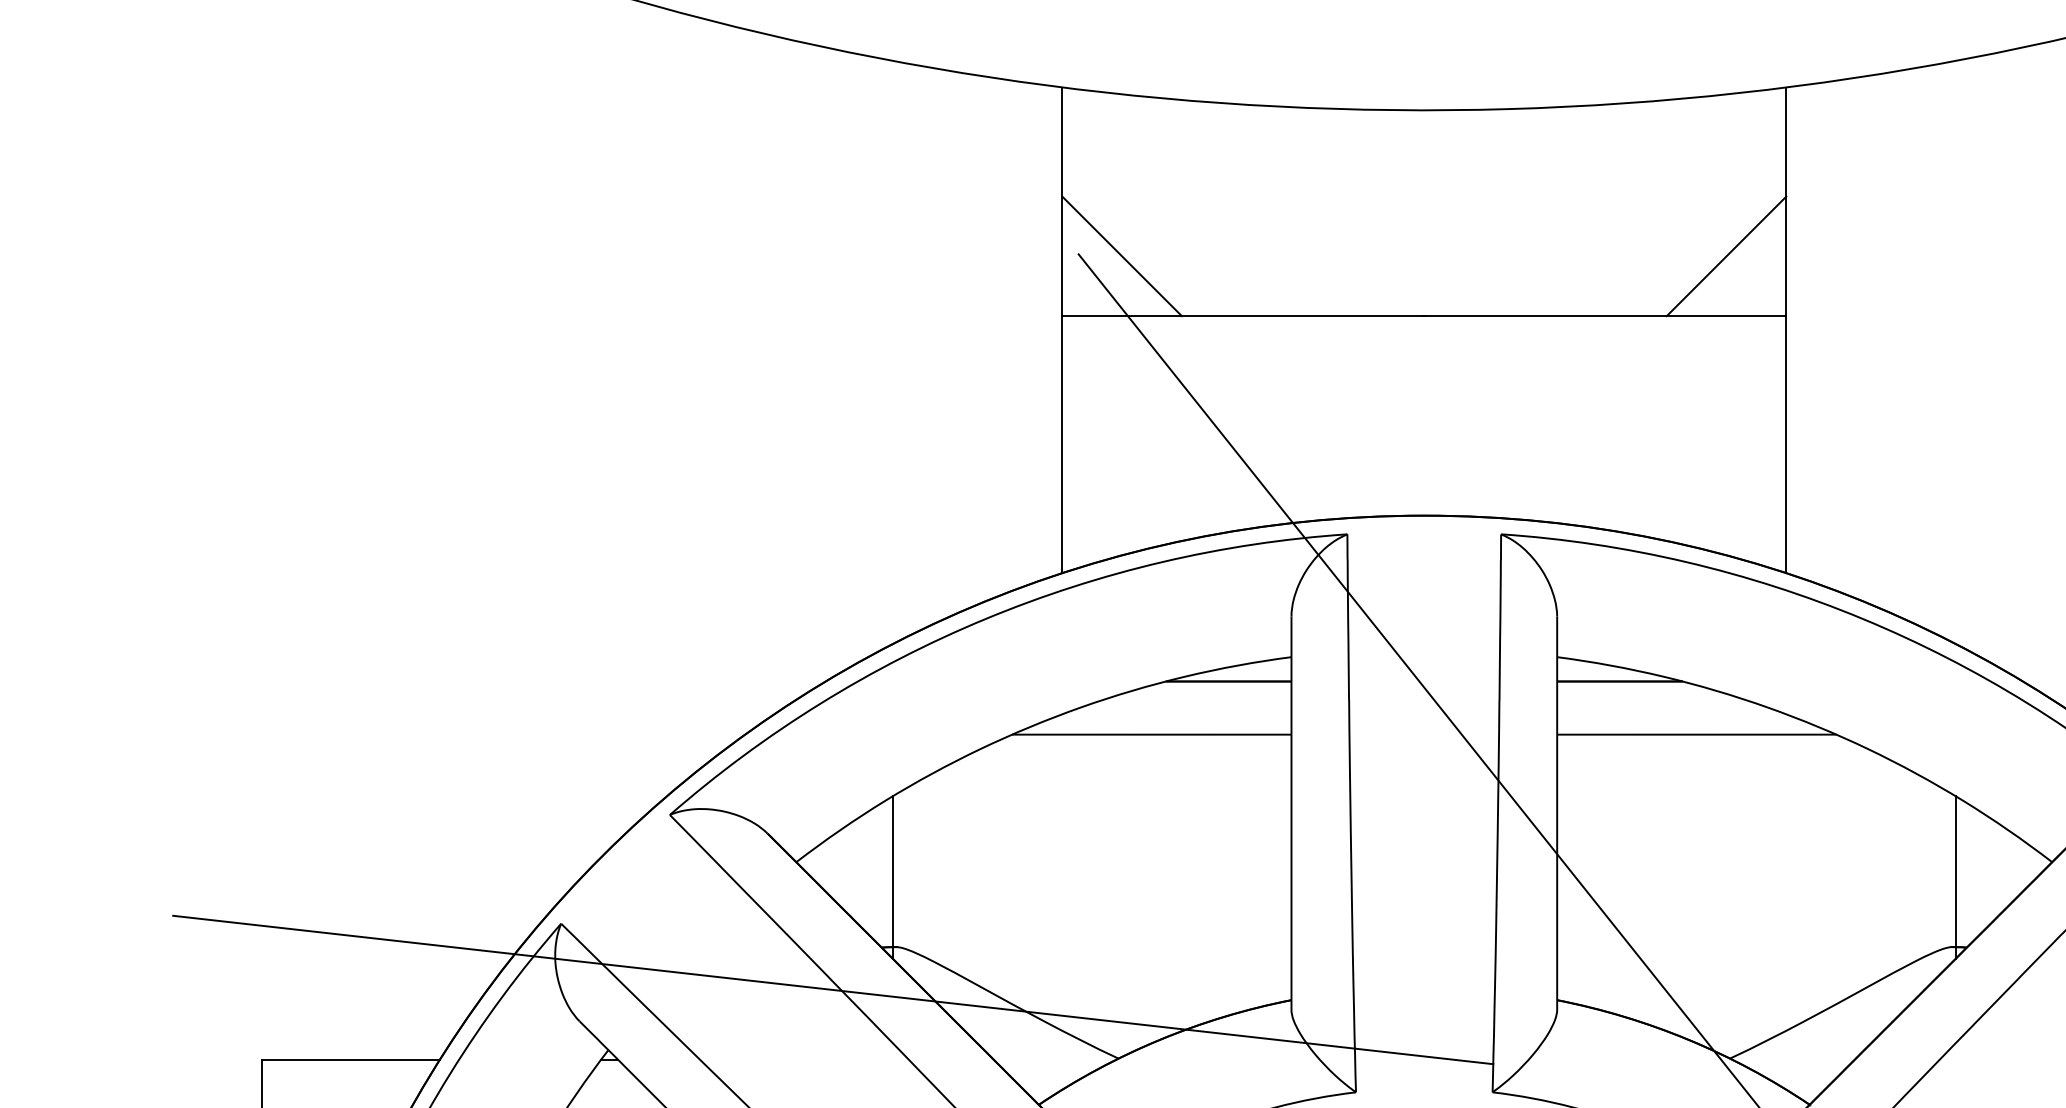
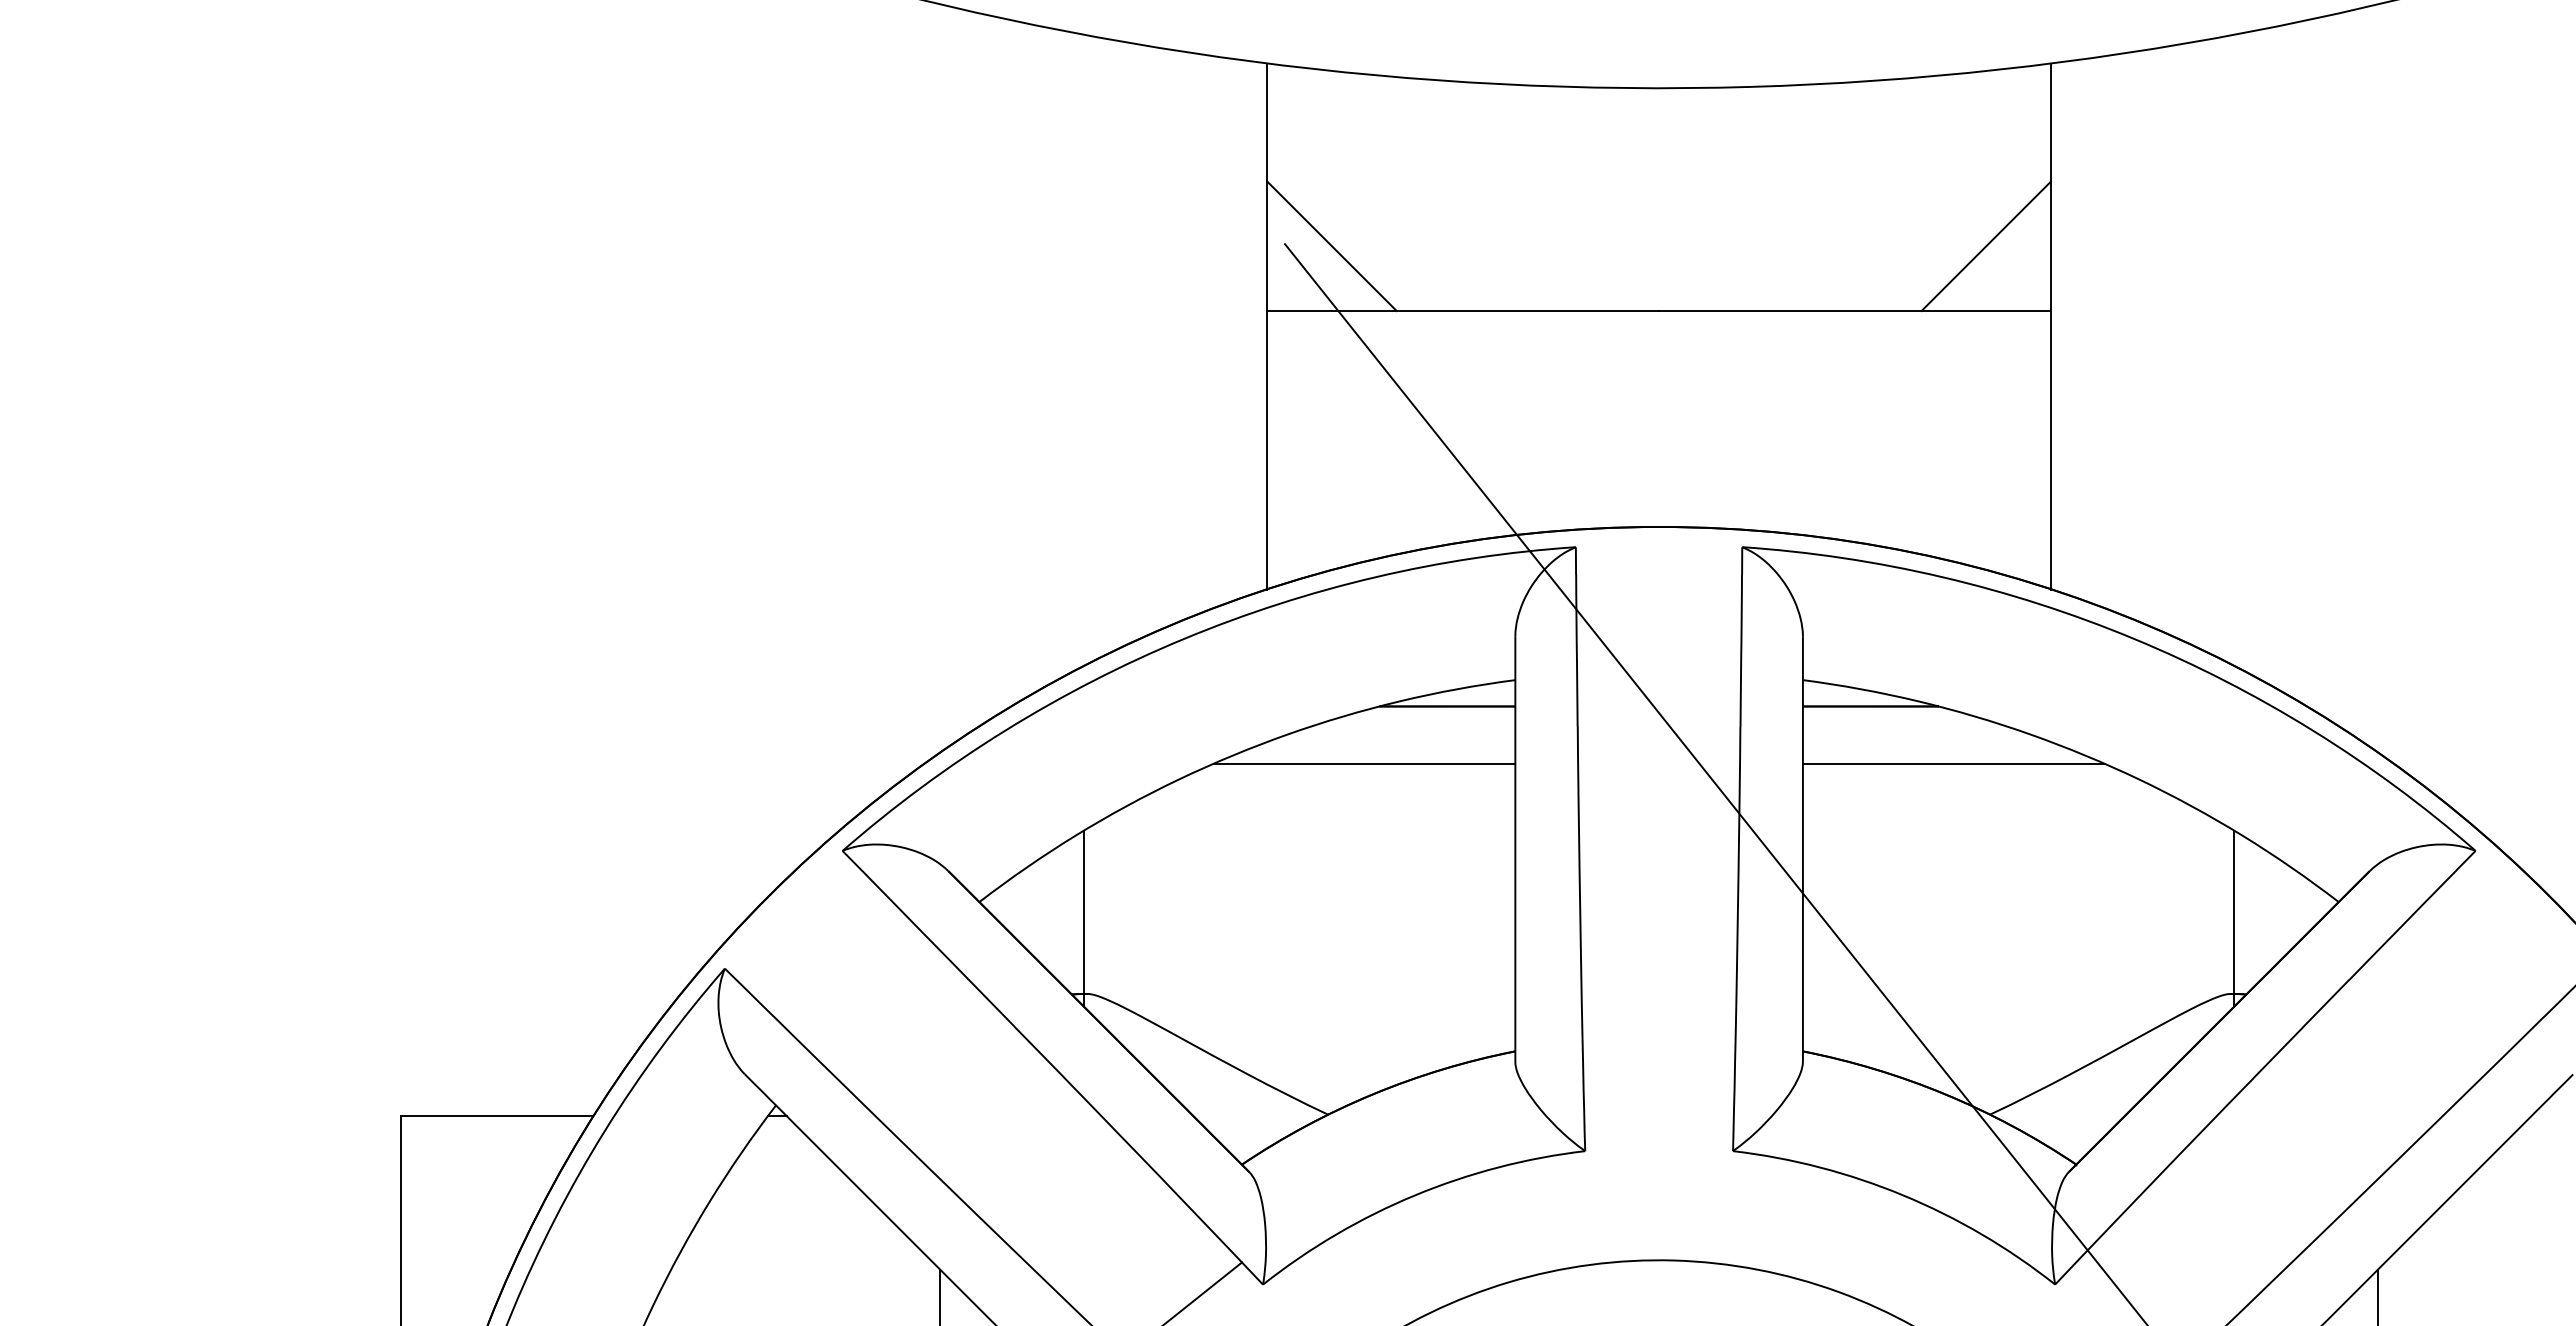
line: (832, 990) -> (1018, 1040), removed

